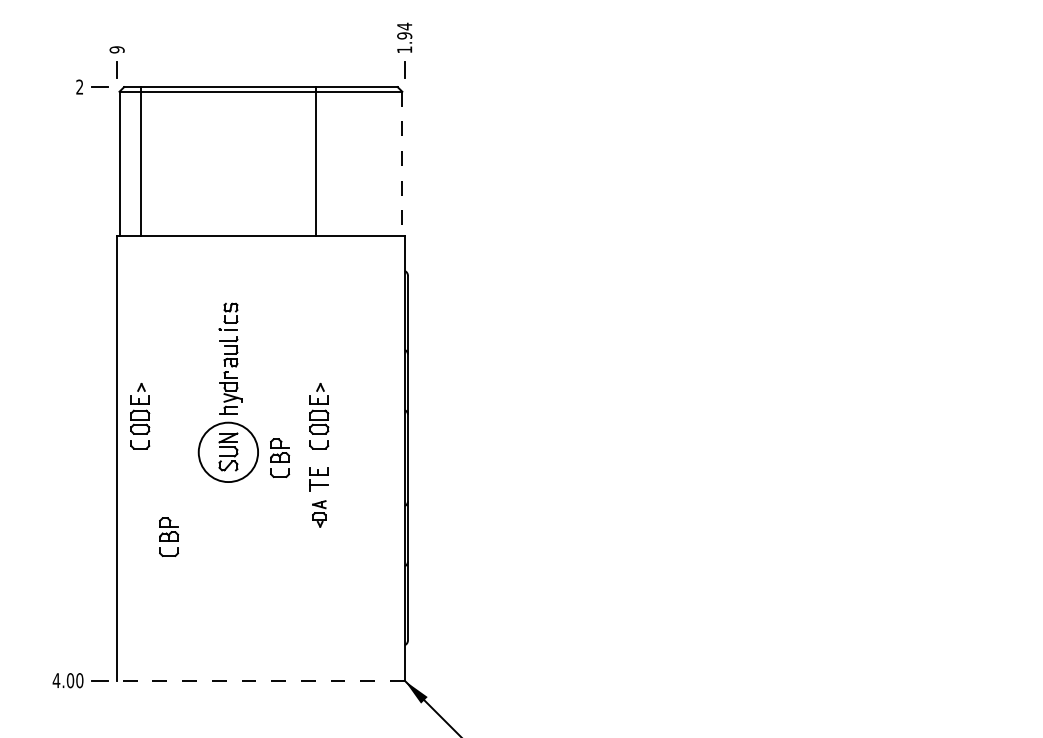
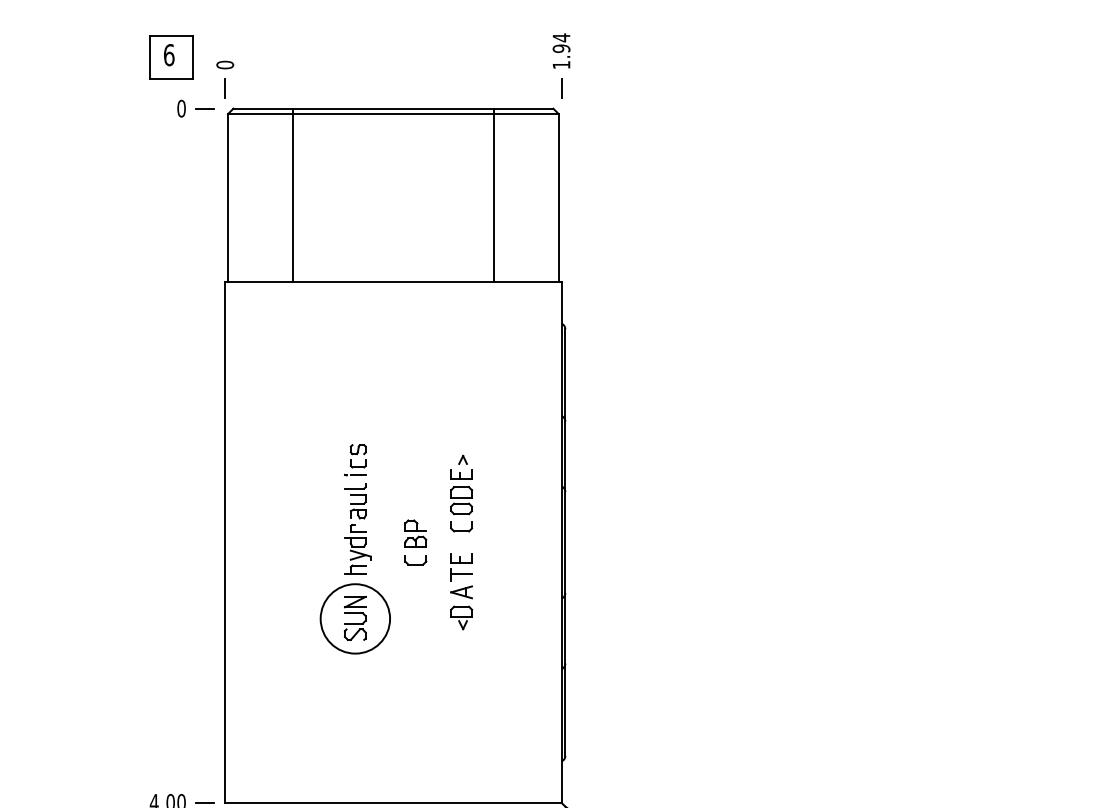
part: (71, 43) -> (171, 57), added
text: (117, 49) -> (225, 64), 9 -> 0
text: (79, 86) -> (181, 107), 2 -> 0
line: (141, 161) -> (293, 195), moved
line: (315, 161) -> (493, 195), moved
line: (402, 163) -> (558, 197), dashed -> solid
part: (227, 392) -> (354, 548), moved
part: (140, 416) -> (252, 493), removed
part: (319, 513) -> (461, 607), size x1.43
part: (168, 536) -> (285, 634), removed
line: (260, 680) -> (392, 802), dashed -> solid

